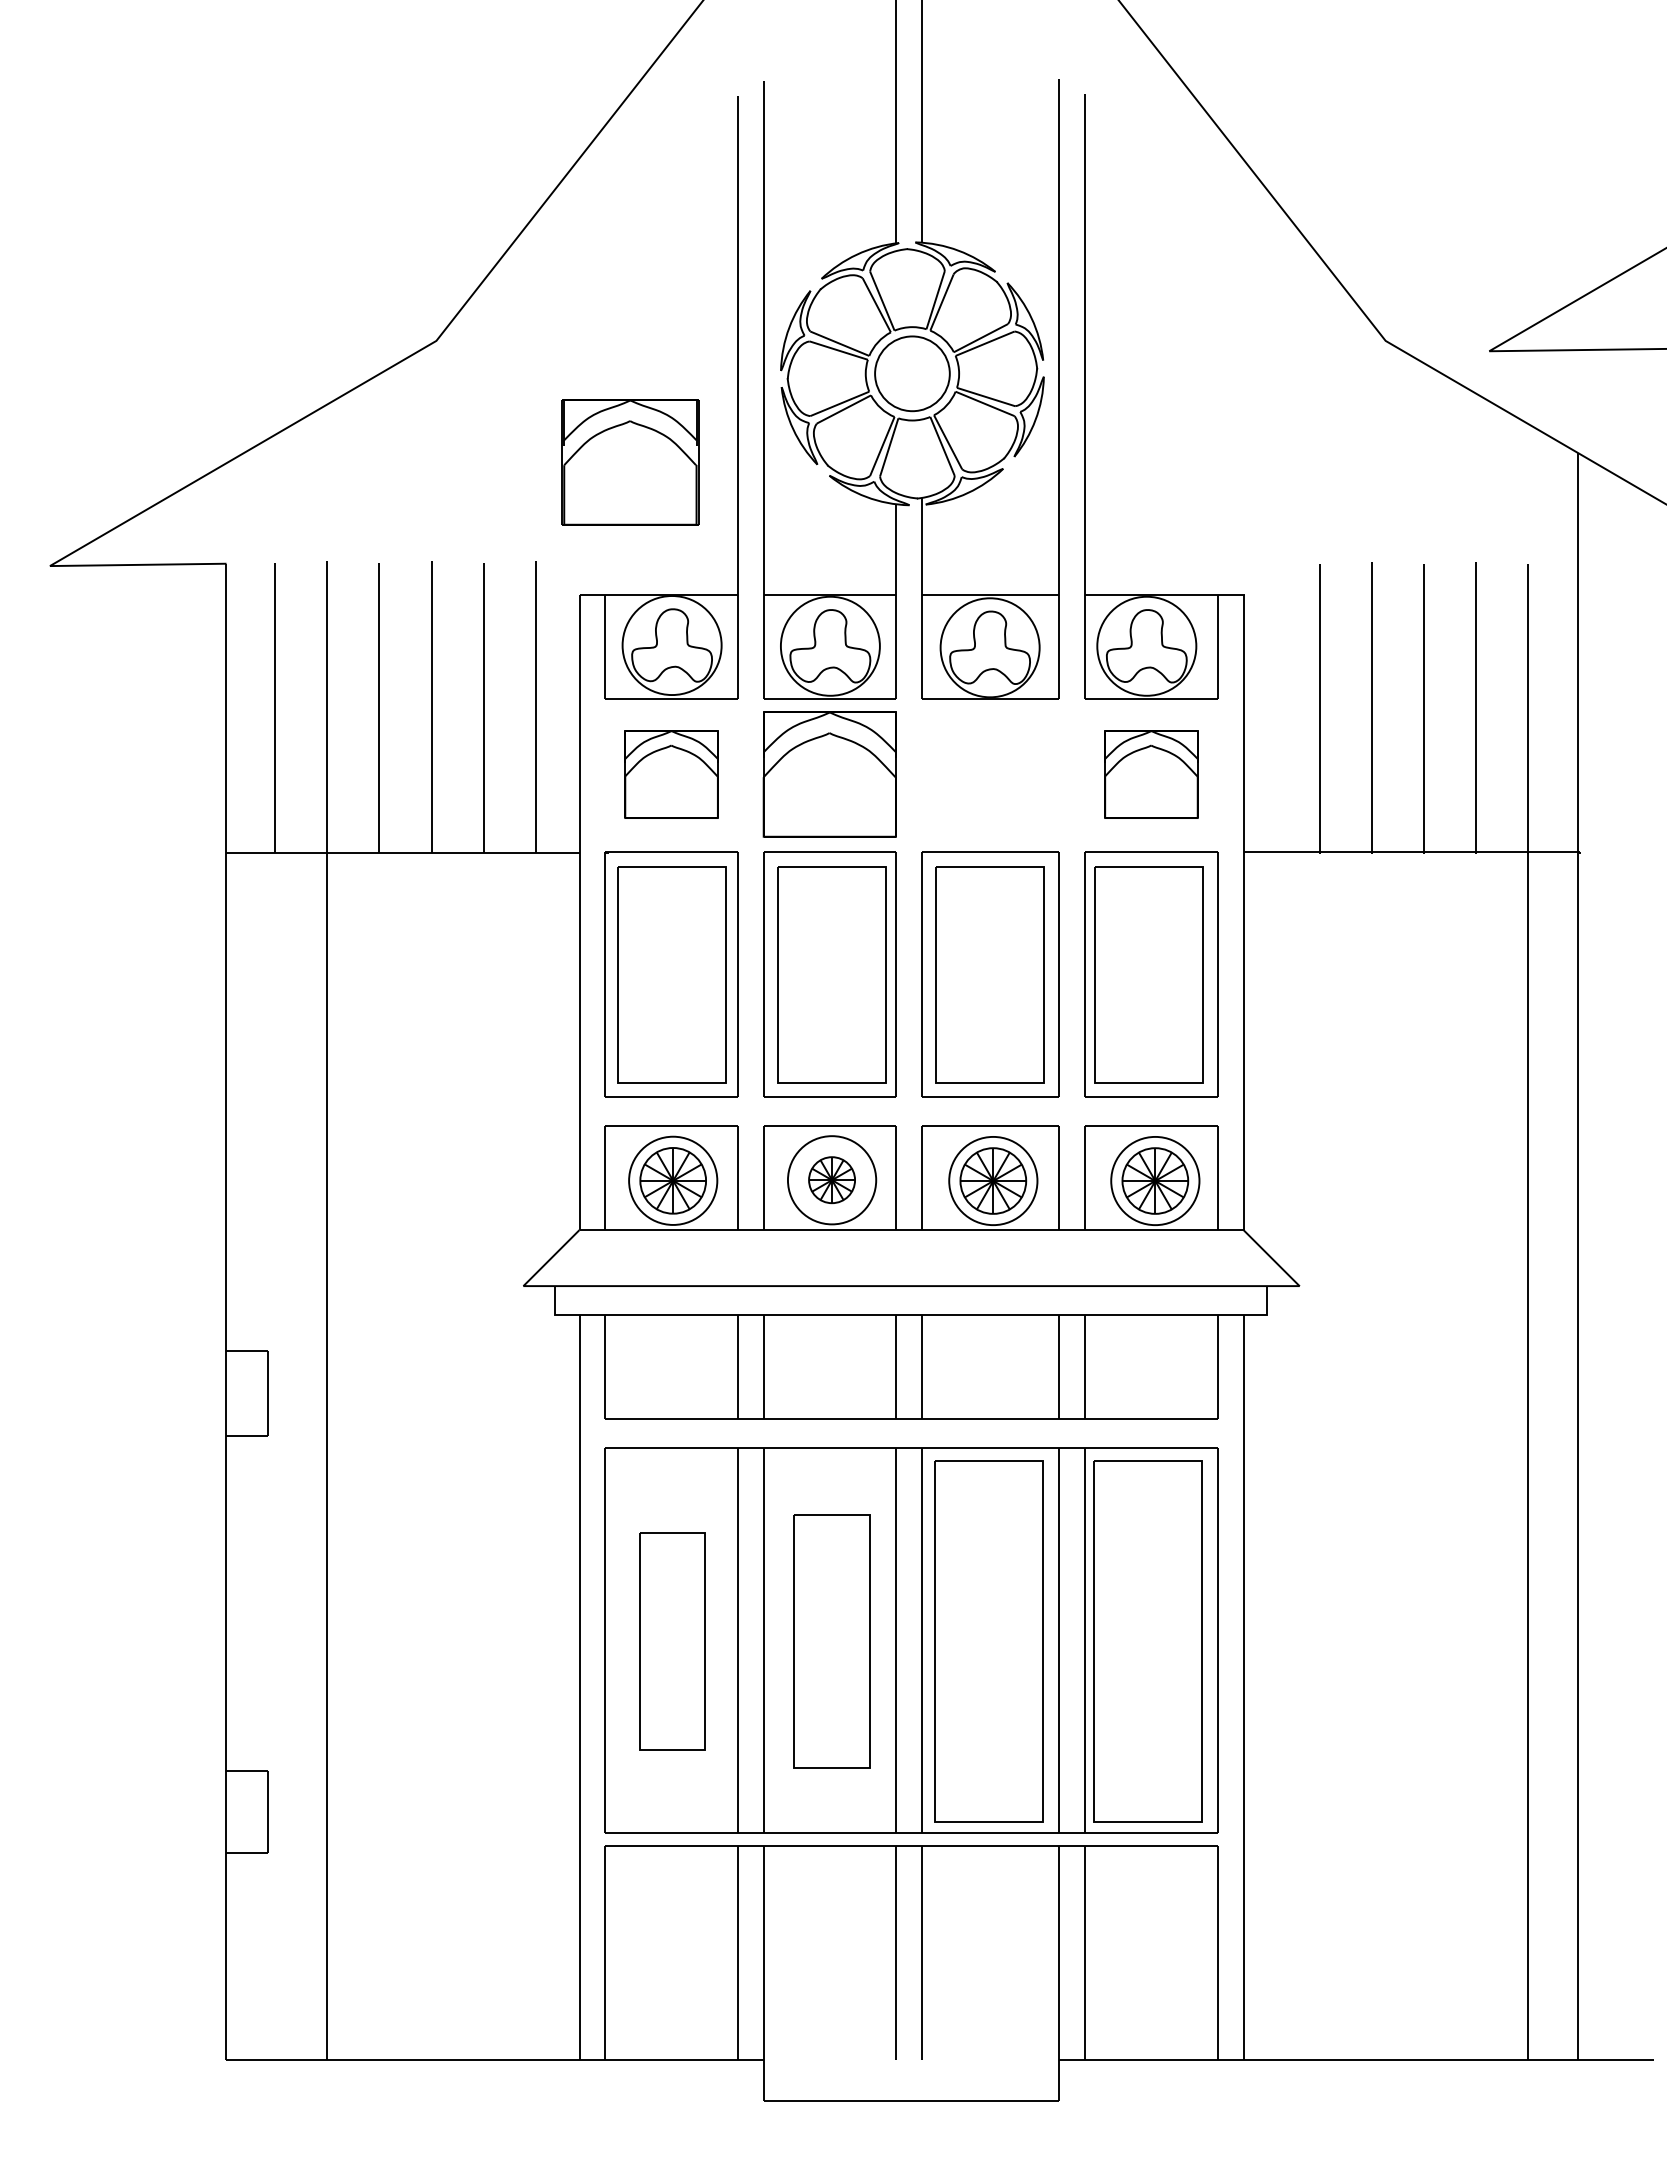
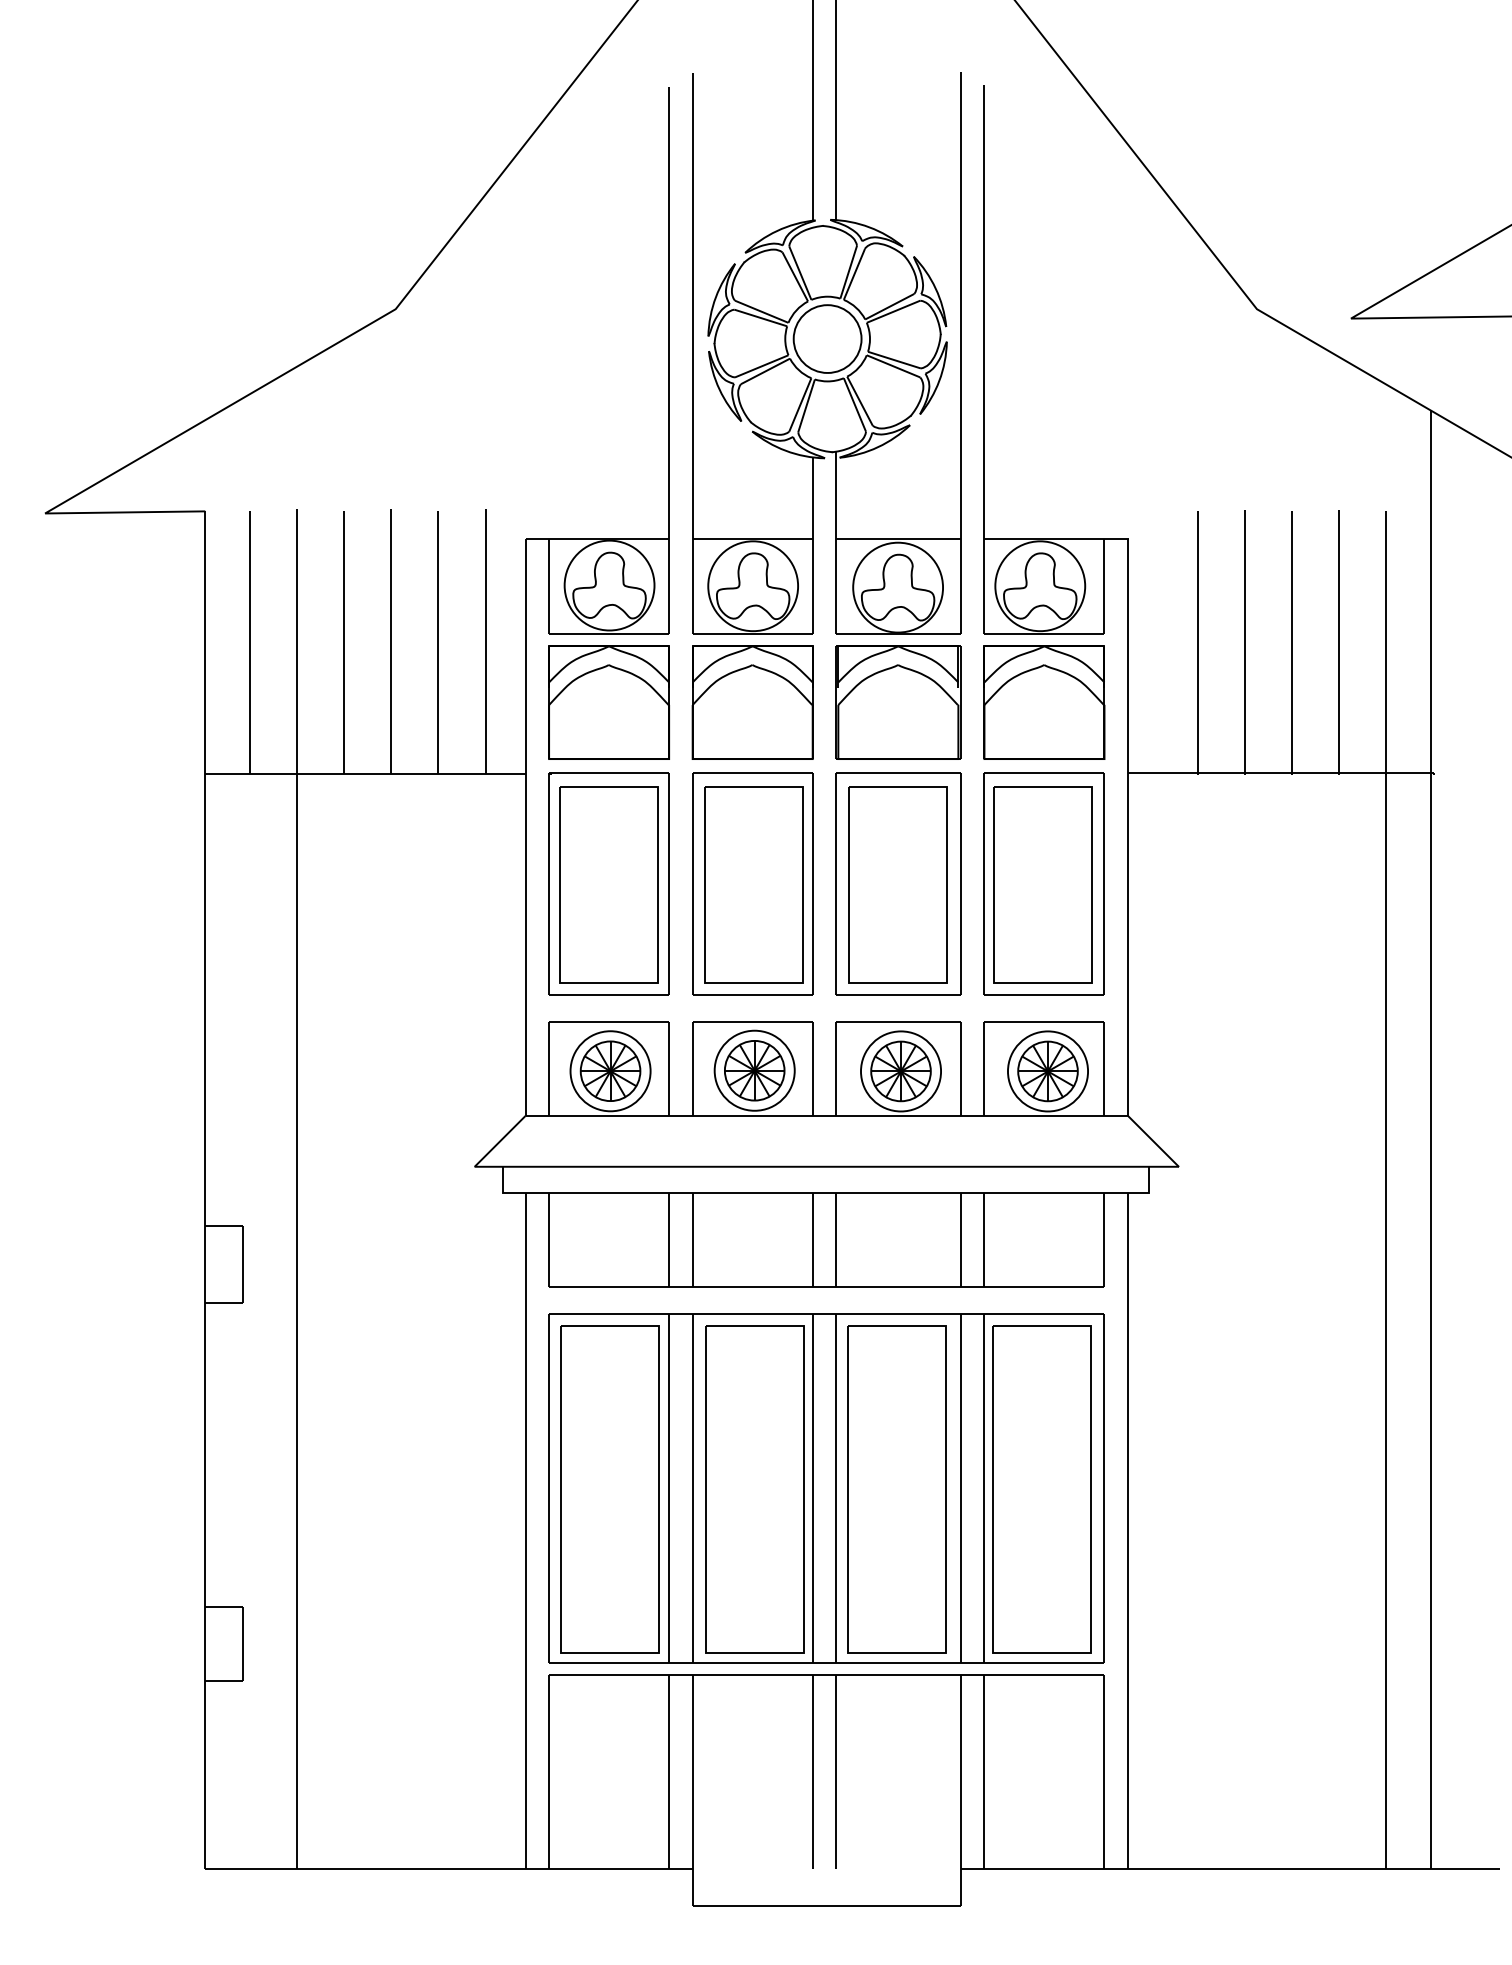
part: (630, 462) -> (898, 702), moved
part: (671, 774) -> (609, 702), size x1.43
part: (1151, 774) -> (1044, 702), size x1.43
part: (831, 1179) -> (754, 1070), size x1.43
part: (671, 1641) -> (609, 1489), size x1.67
part: (831, 1641) -> (754, 1489), size x1.43

